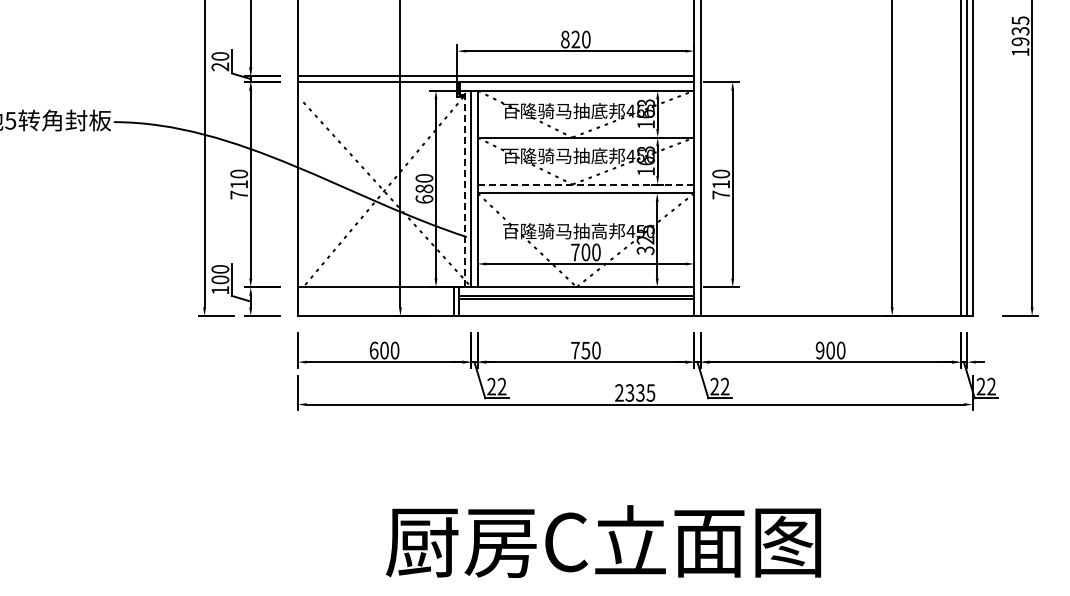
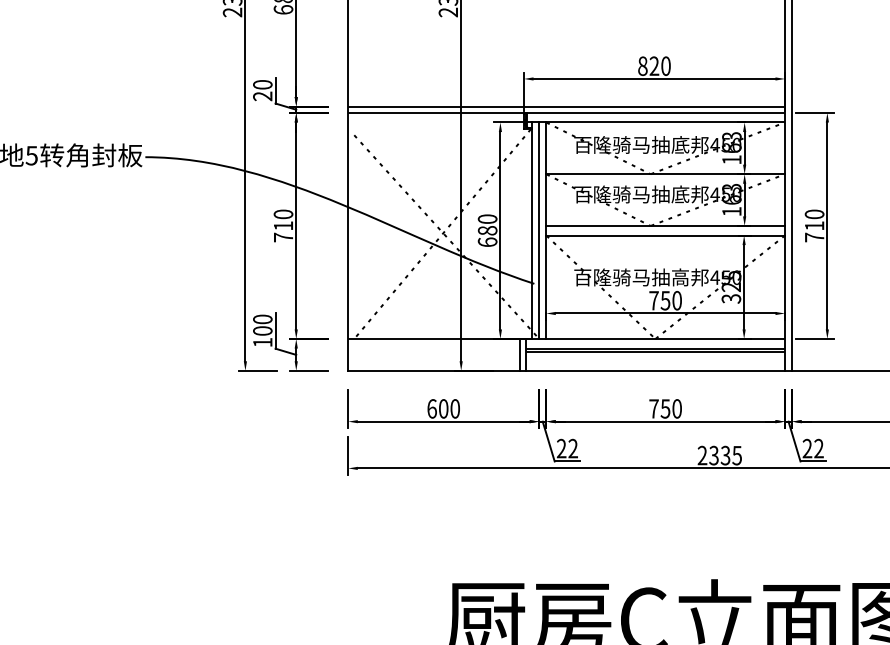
line: (585, 184) -> (665, 225), dashed -> solid
line: (464, 188) -> (531, 230), dashed -> solid
text: (585, 252) -> (665, 300), 700 -> 750

